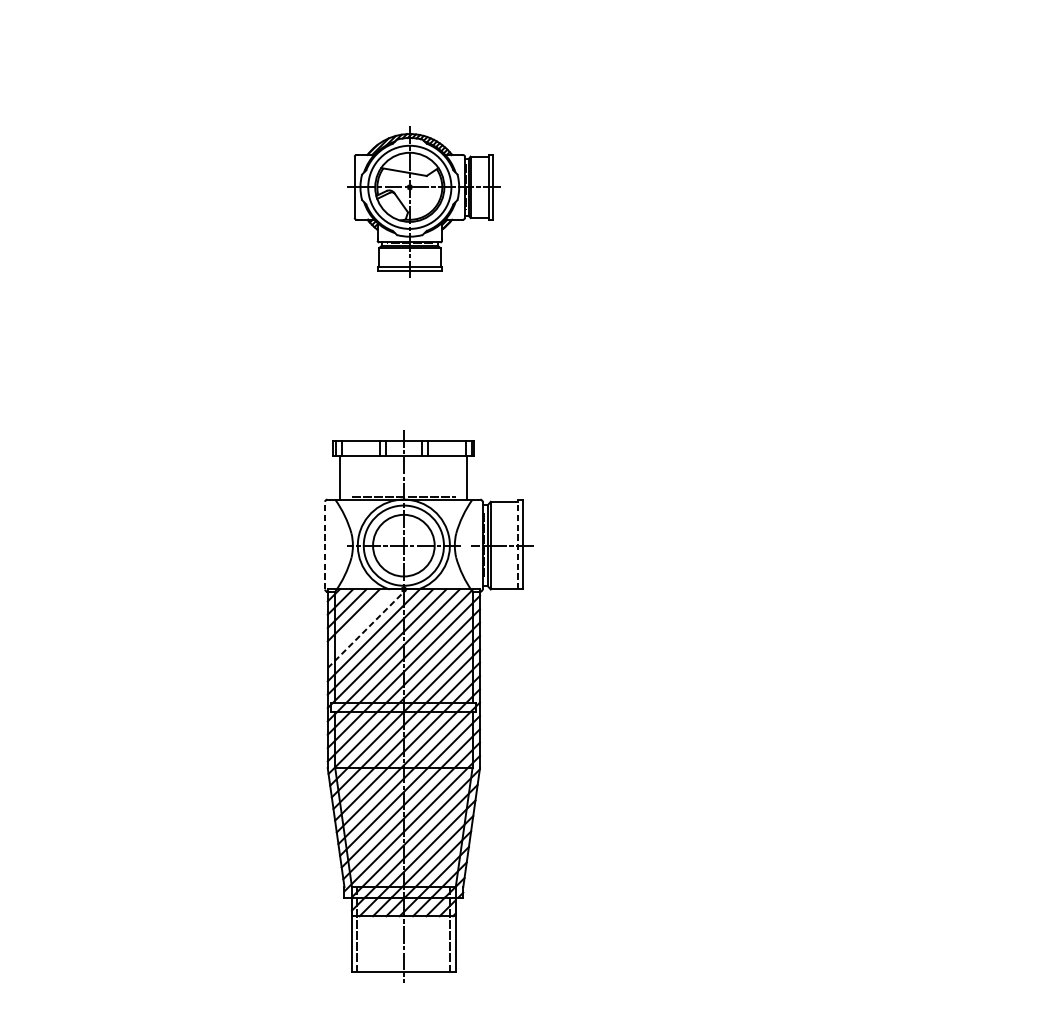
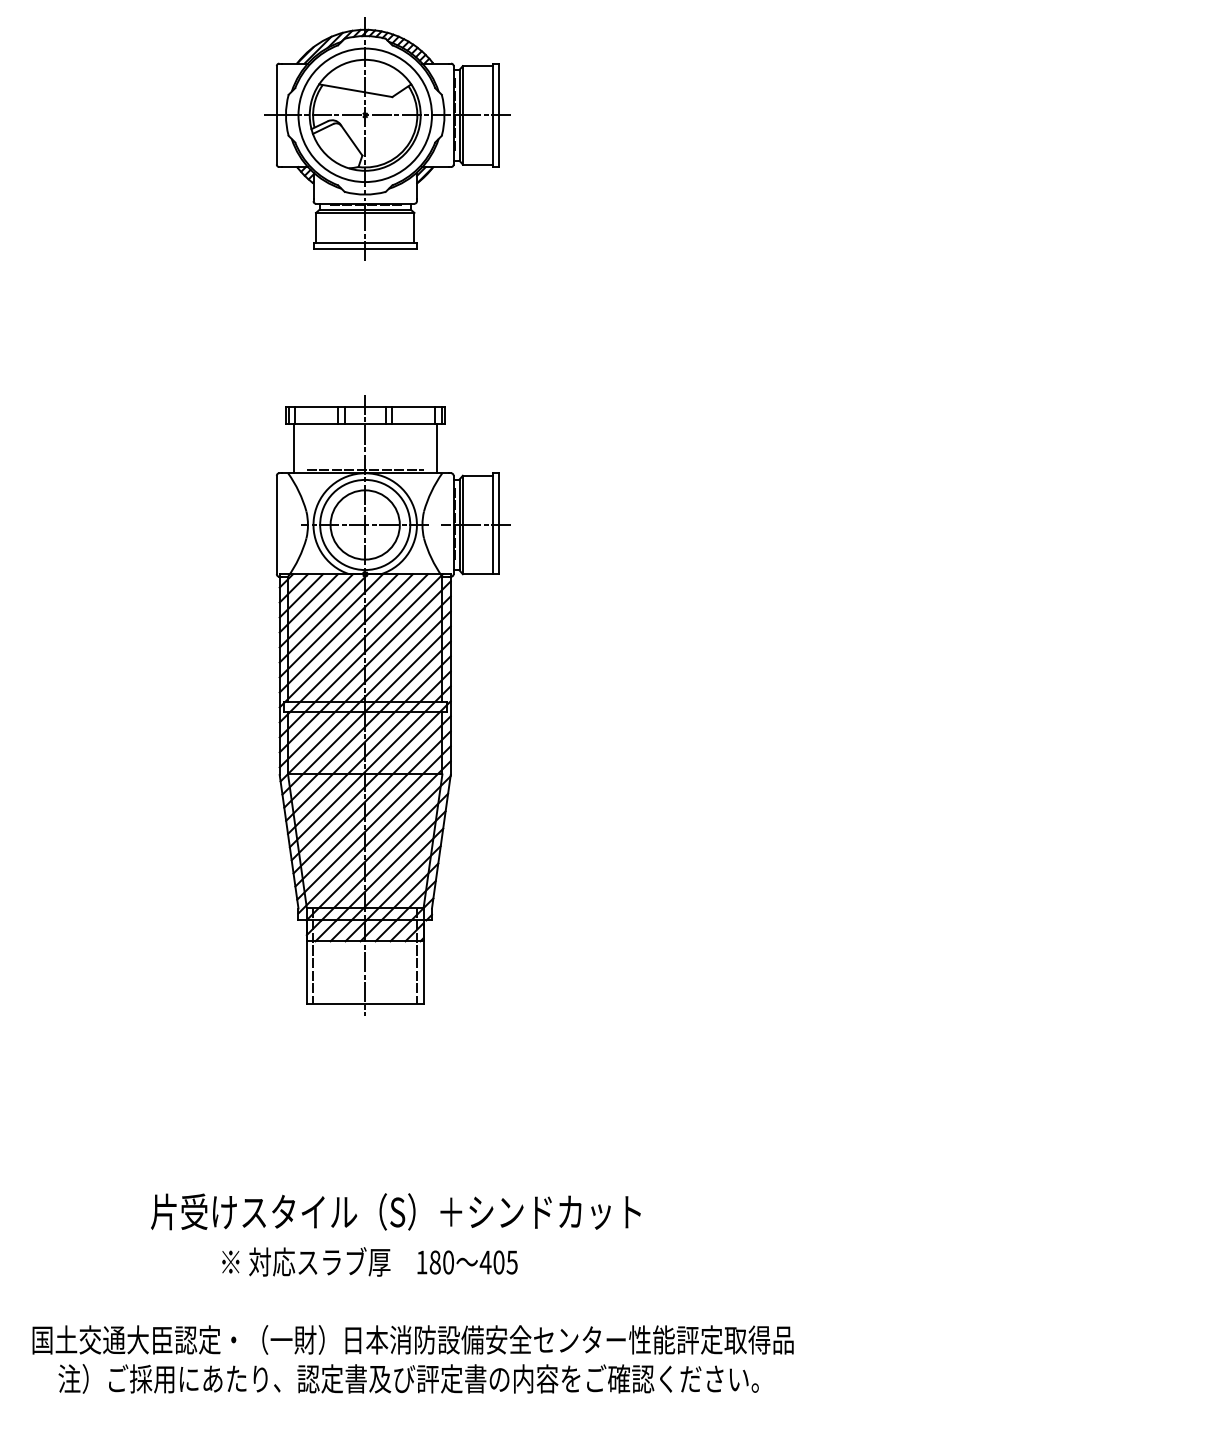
part: (423, 201) -> (387, 138), size x1.43
line: (517, 544) -> (492, 523), dashed -> solid
line: (324, 545) -> (276, 524), dashed -> solid
line: (360, 621) -> (316, 610), added
line: (367, 628) -> (324, 618), dashed -> solid

